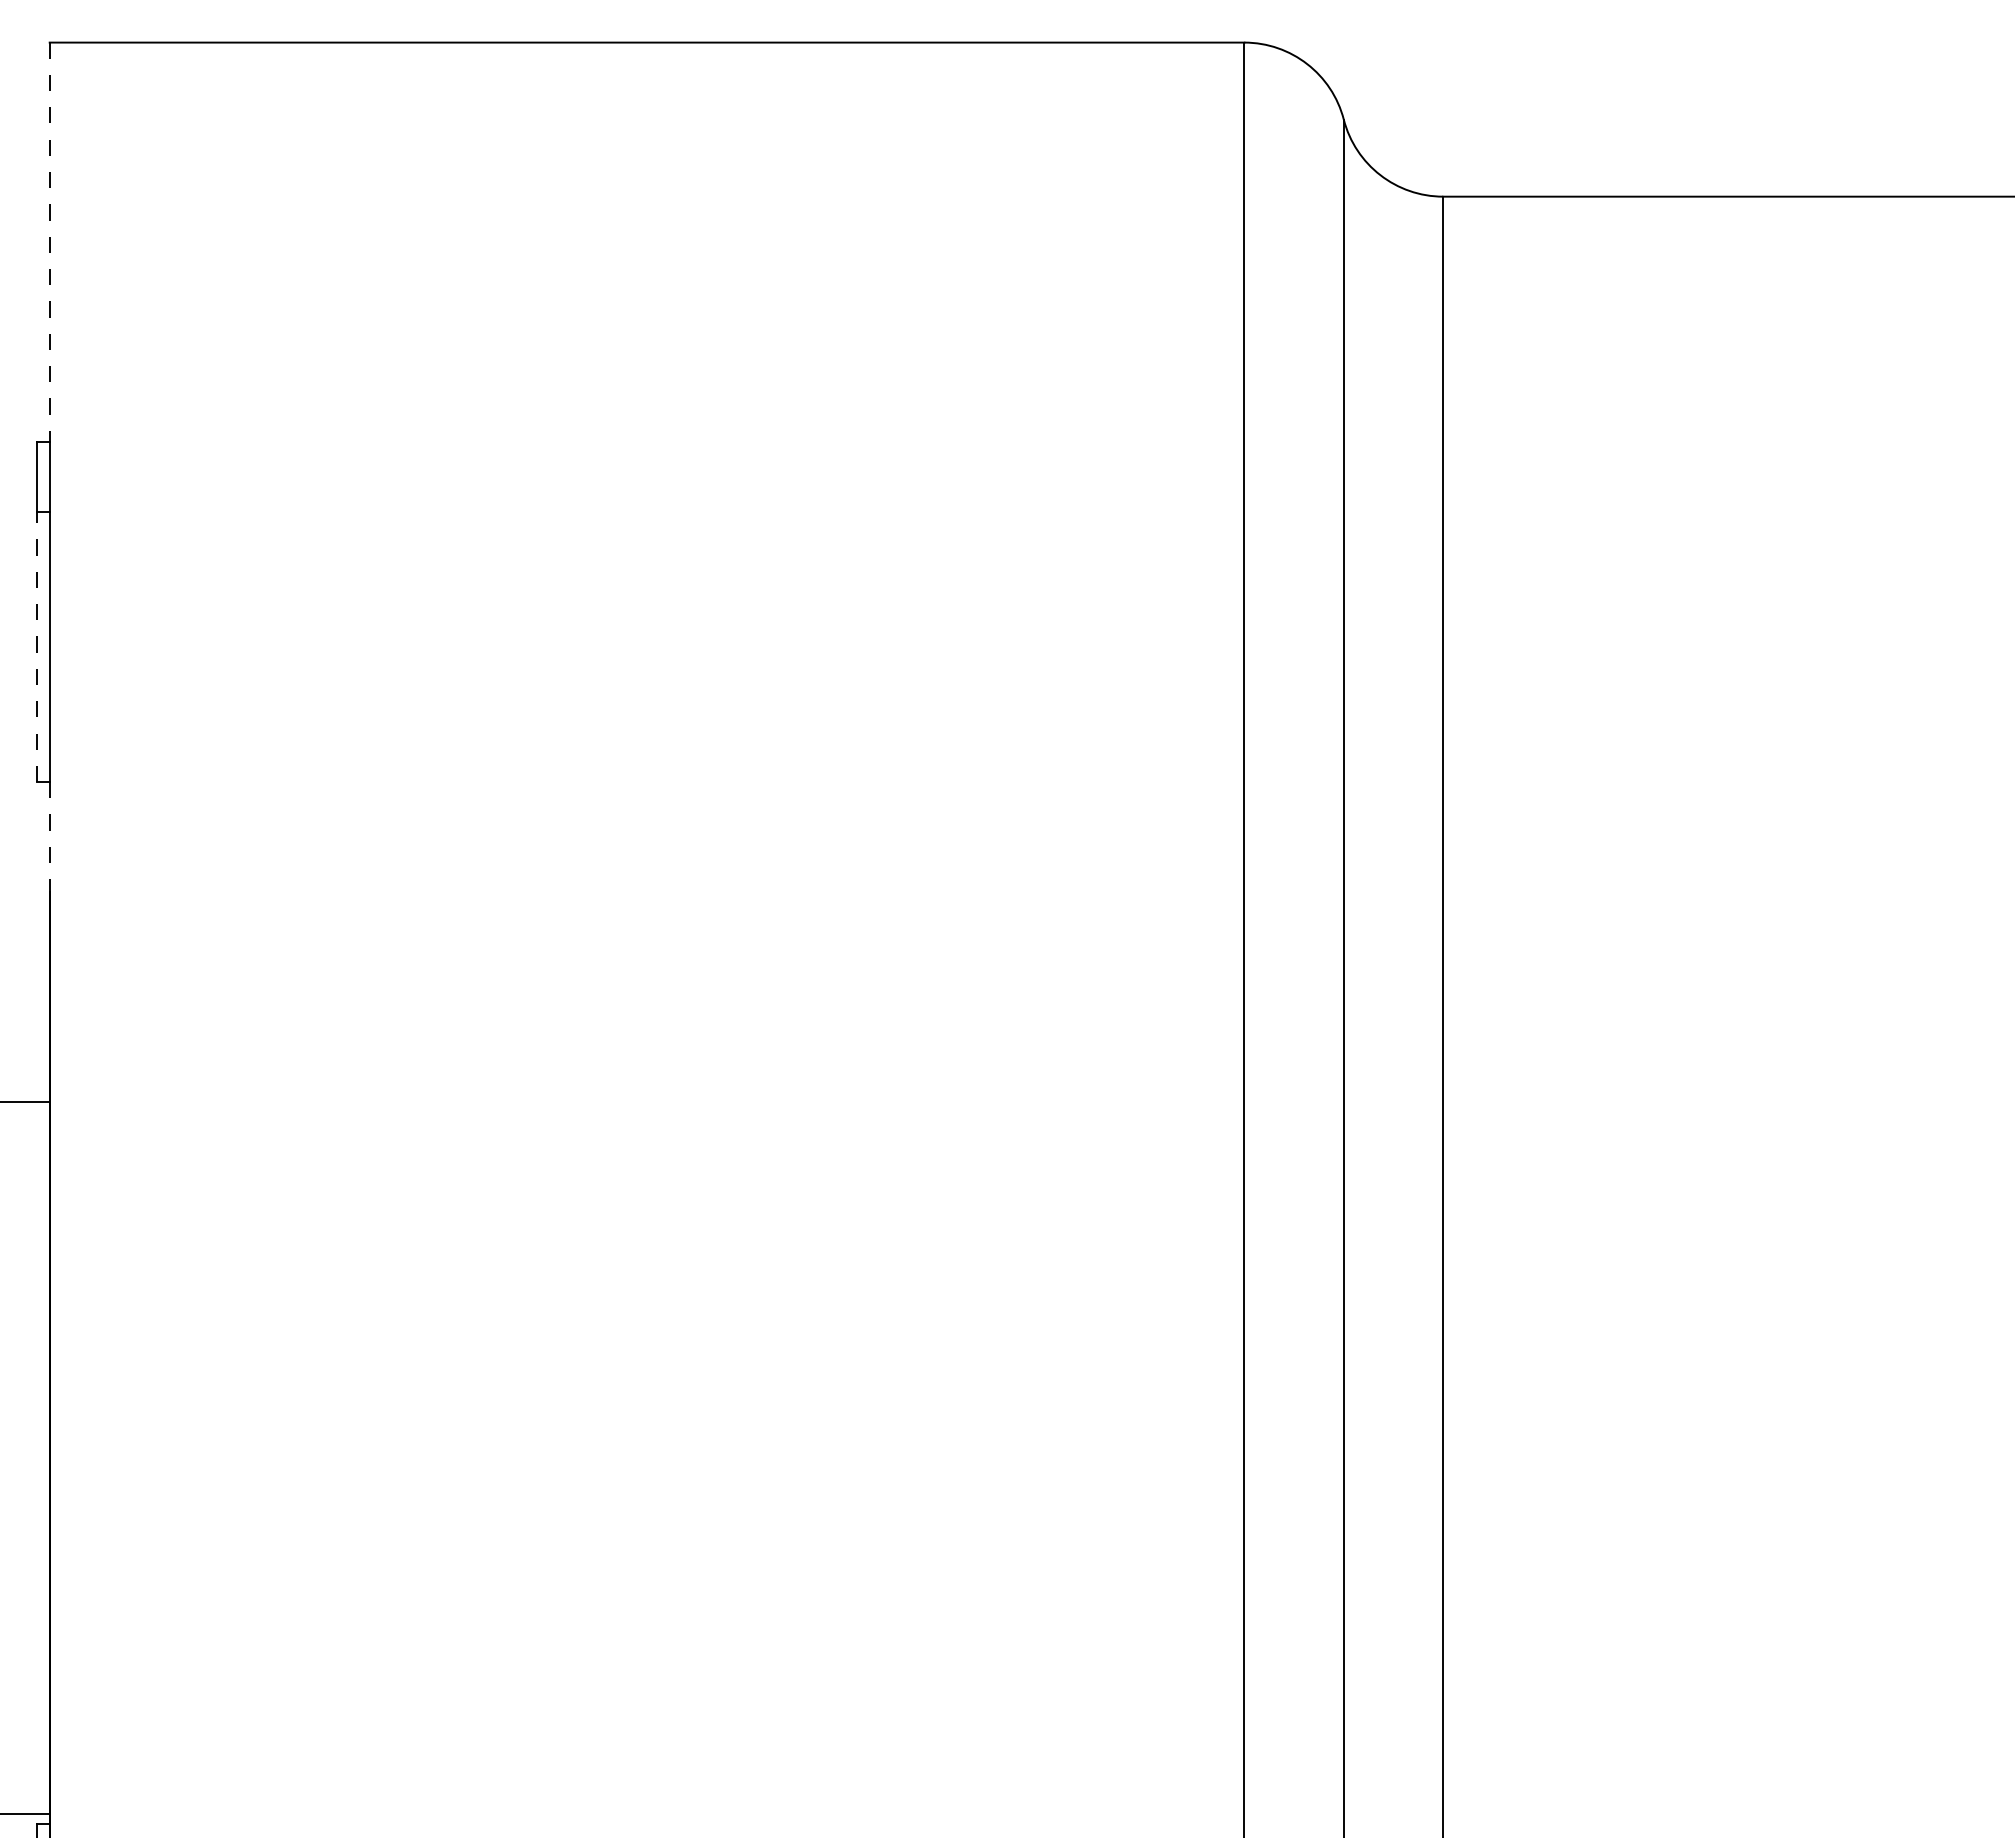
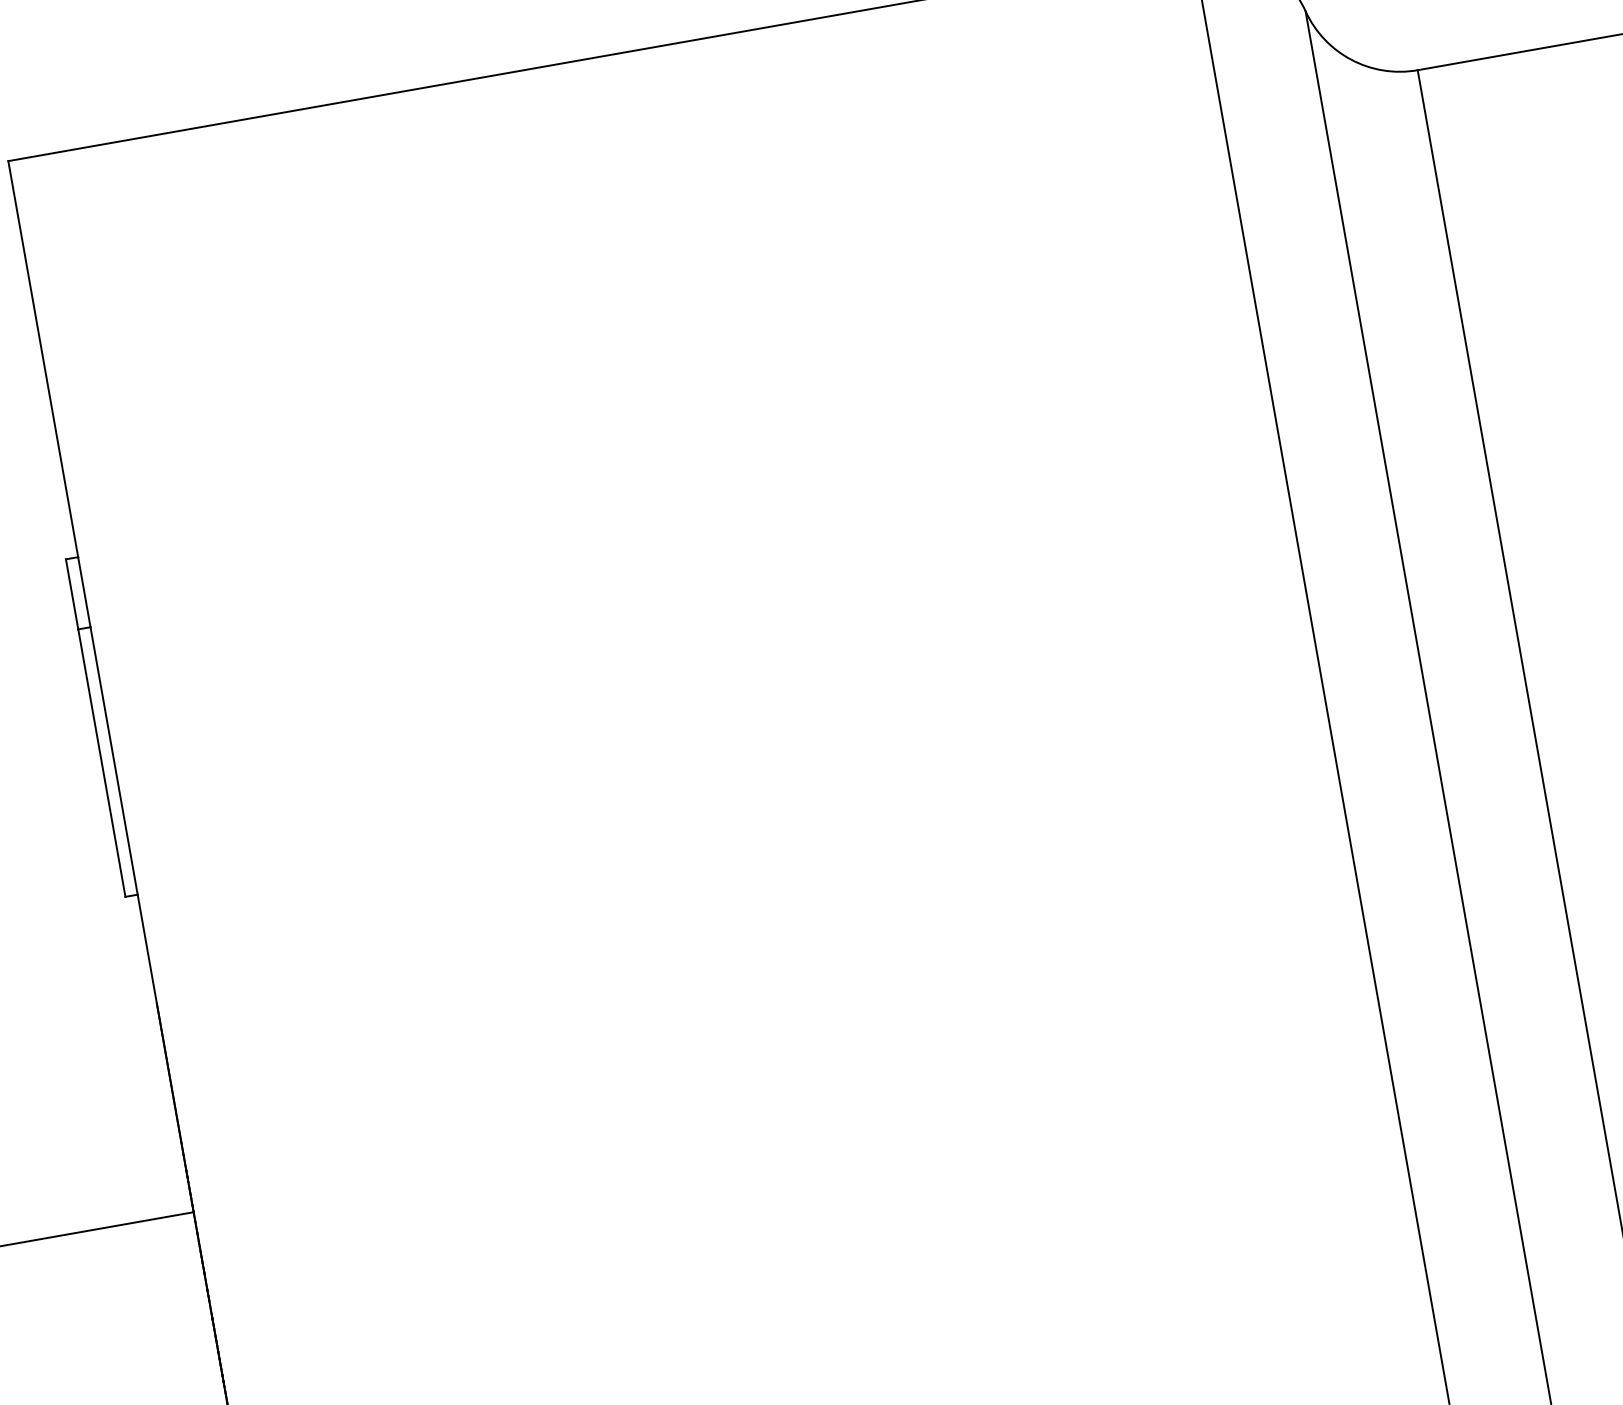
line: (49, 242) -> (43, 359), dashed -> solid
line: (37, 647) -> (102, 763), dashed -> solid
line: (49, 836) -> (147, 948), dashed -> solid

